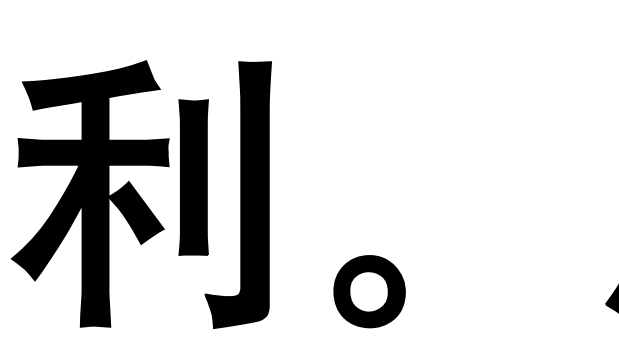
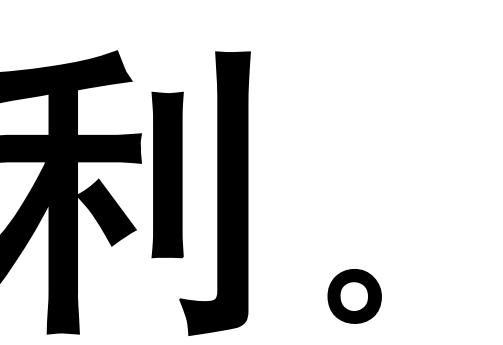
part: (369, 291) -> (354, 296), size x0.7

